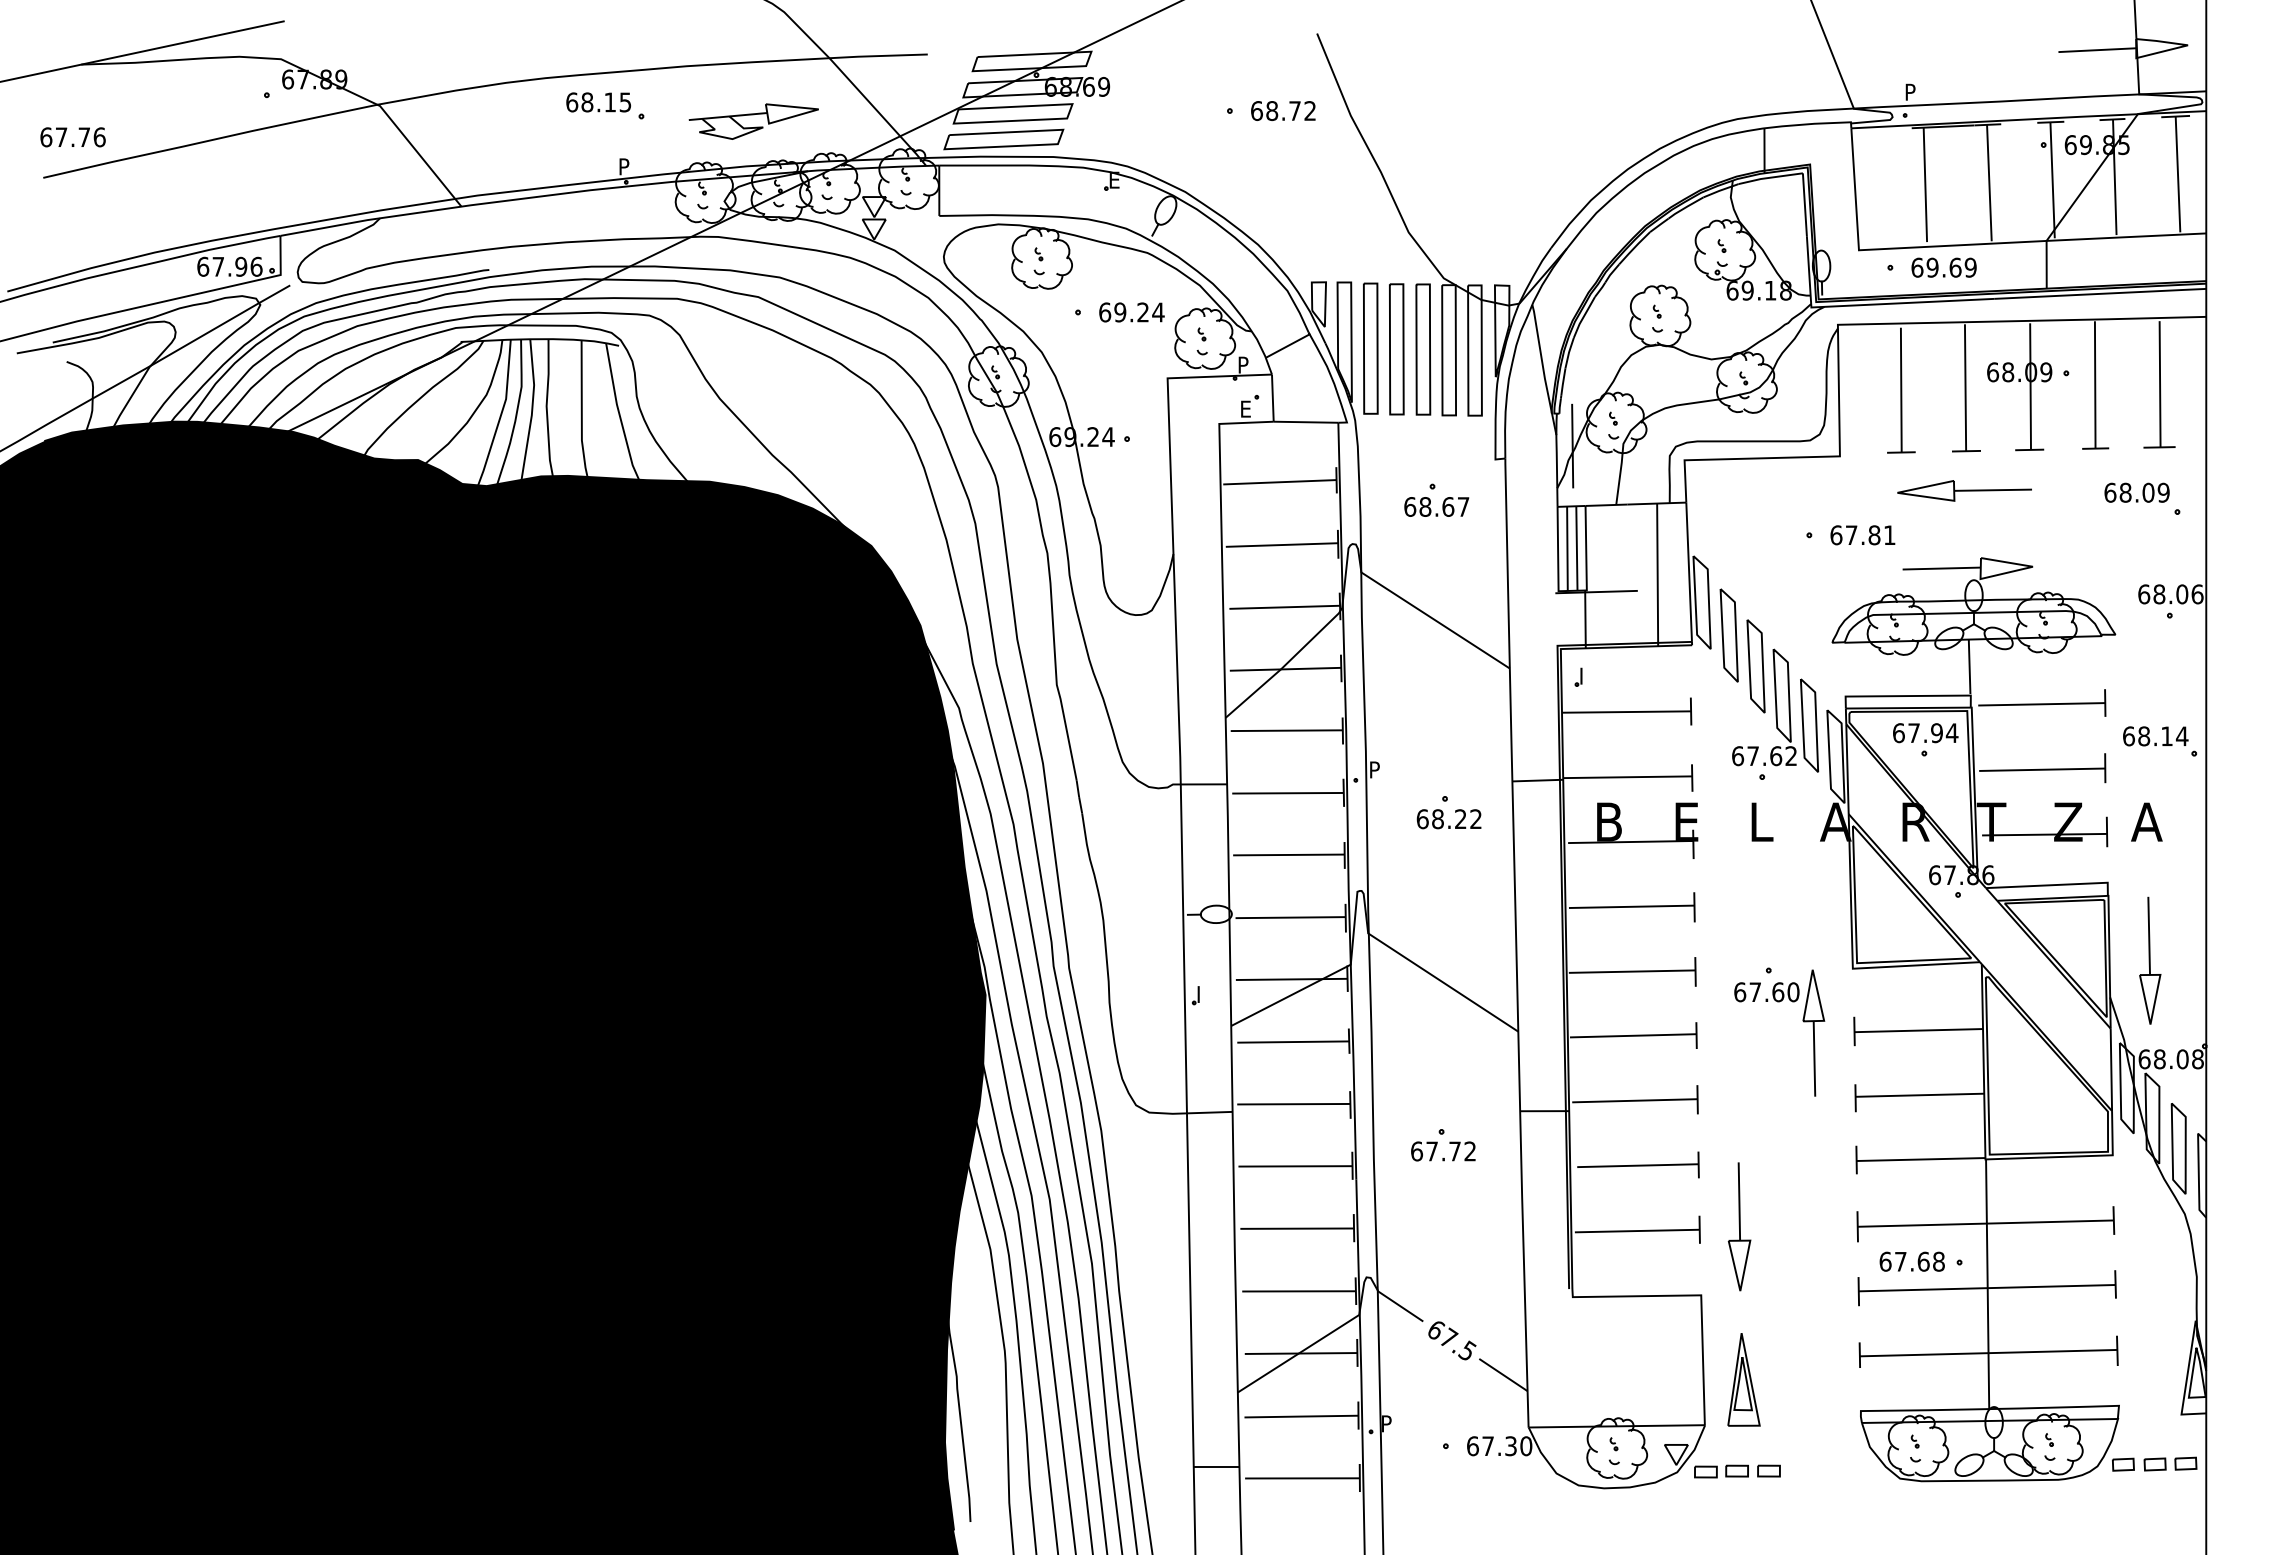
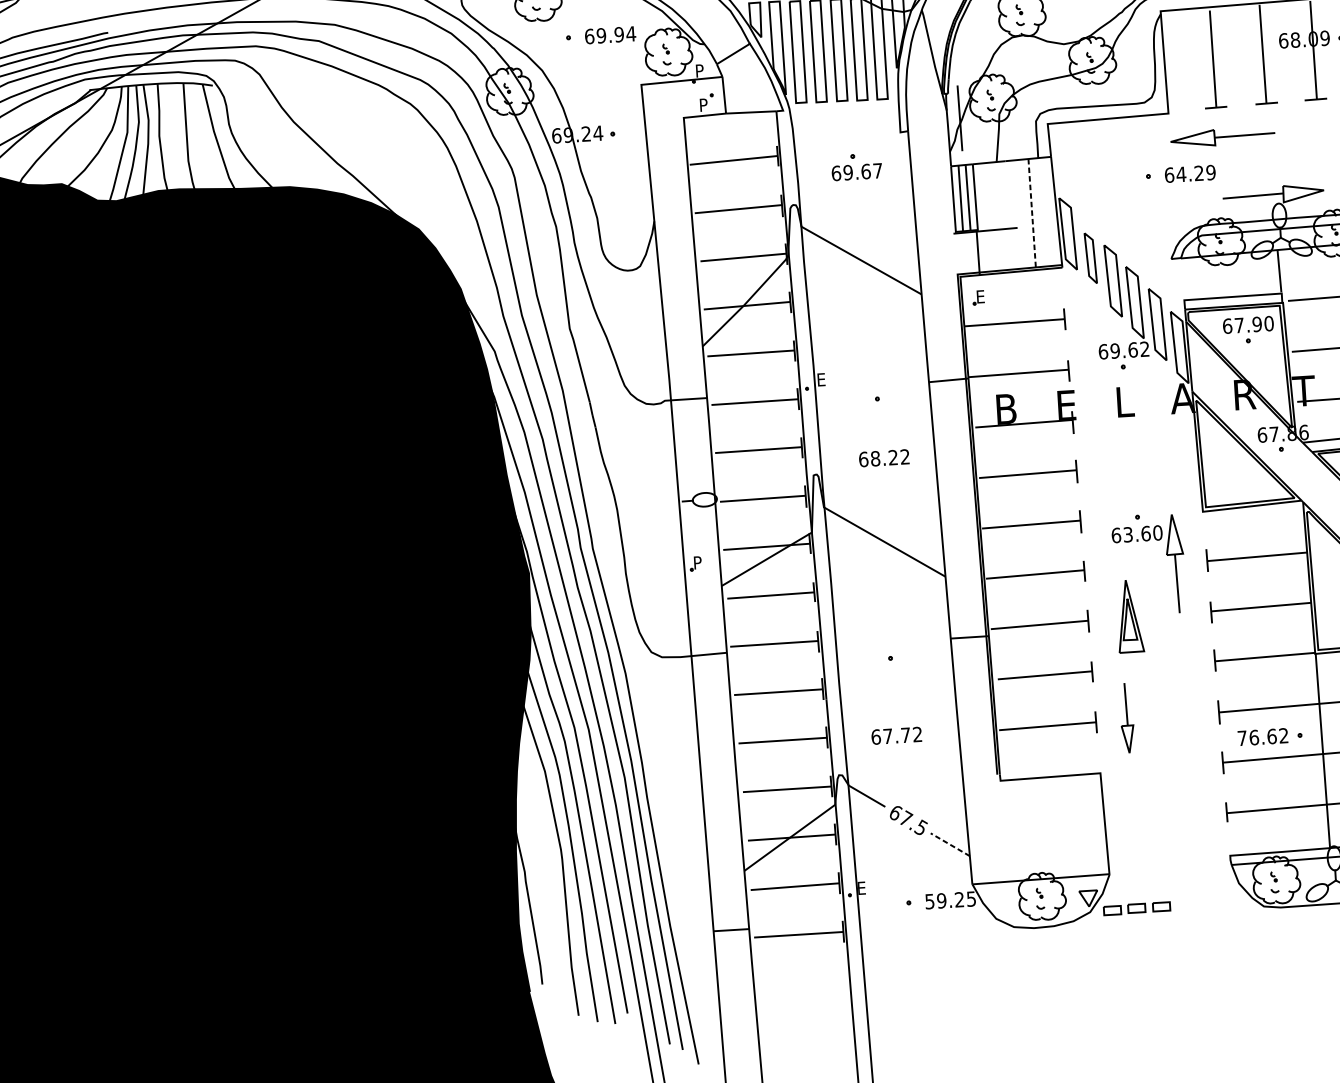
text: (1143, 312) -> (619, 34), 69.24 -> 69.94
text: (1246, 408) -> (704, 104), E -> P
part: (1964, 490) -> (1222, 136), moved
text: (1425, 506) -> (848, 172), 68.67 -> 69.67
text: (1870, 535) -> (1196, 173), 67.81 -> 64.29
line: (1657, 575) -> (1032, 215), solid -> dashed
part: (1728, 635) -> (1090, 258), size x0.7
text: (1586, 675) -> (981, 296), I -> E
text: (1951, 733) -> (1268, 323), 67.94 -> 67.90
text: (1753, 756) -> (1115, 351), 67.62 -> 69.62
text: (1375, 769) -> (821, 379), P -> E
text: (1448, 819) -> (883, 458), moved
text: (1203, 991) -> (698, 560), I -> P
text: (1755, 992) -> (1128, 534), 67.60 -> 63.60
text: (1443, 1151) -> (896, 735), moved
part: (1739, 1226) -> (1126, 717), size x0.7
text: (1911, 1261) -> (1262, 736), 67.68 -> 76.62
line: (1503, 1374) -> (950, 844), solid -> dashed
part: (1743, 1379) -> (1129, 616), moved
text: (1387, 1423) -> (862, 887), P -> E
text: (1499, 1446) -> (950, 900), 67.30 -> 59.25

